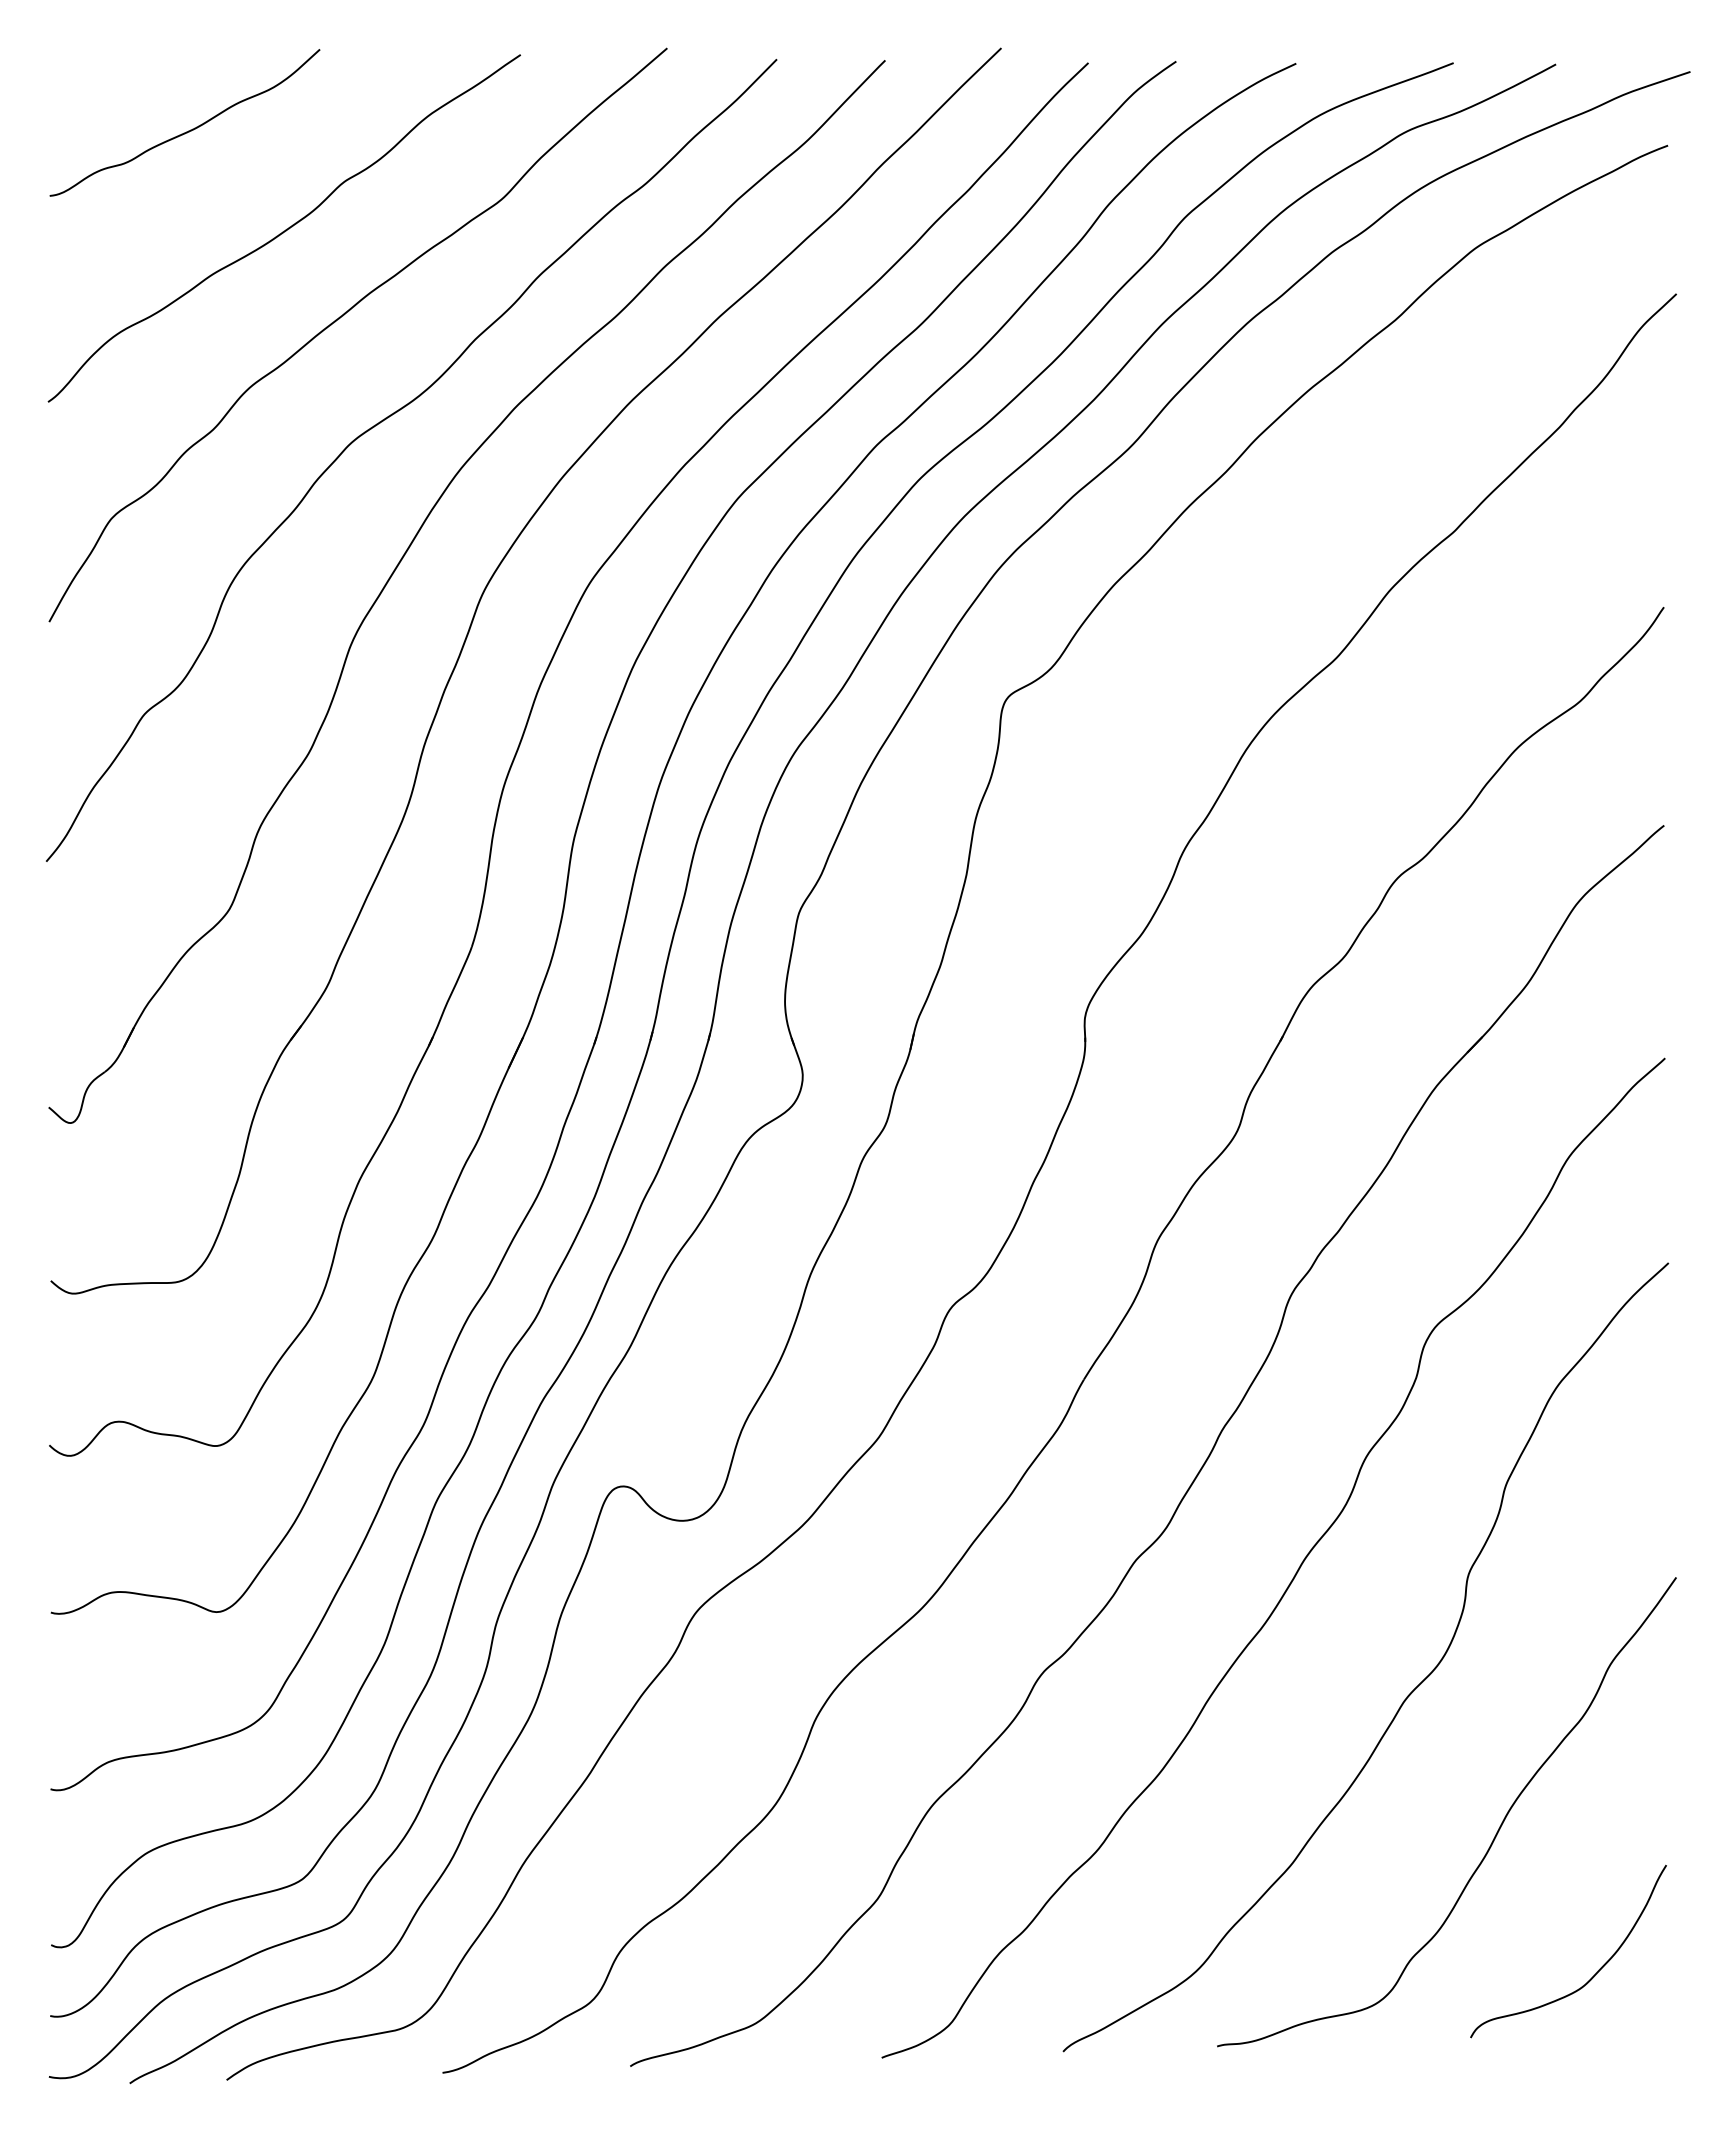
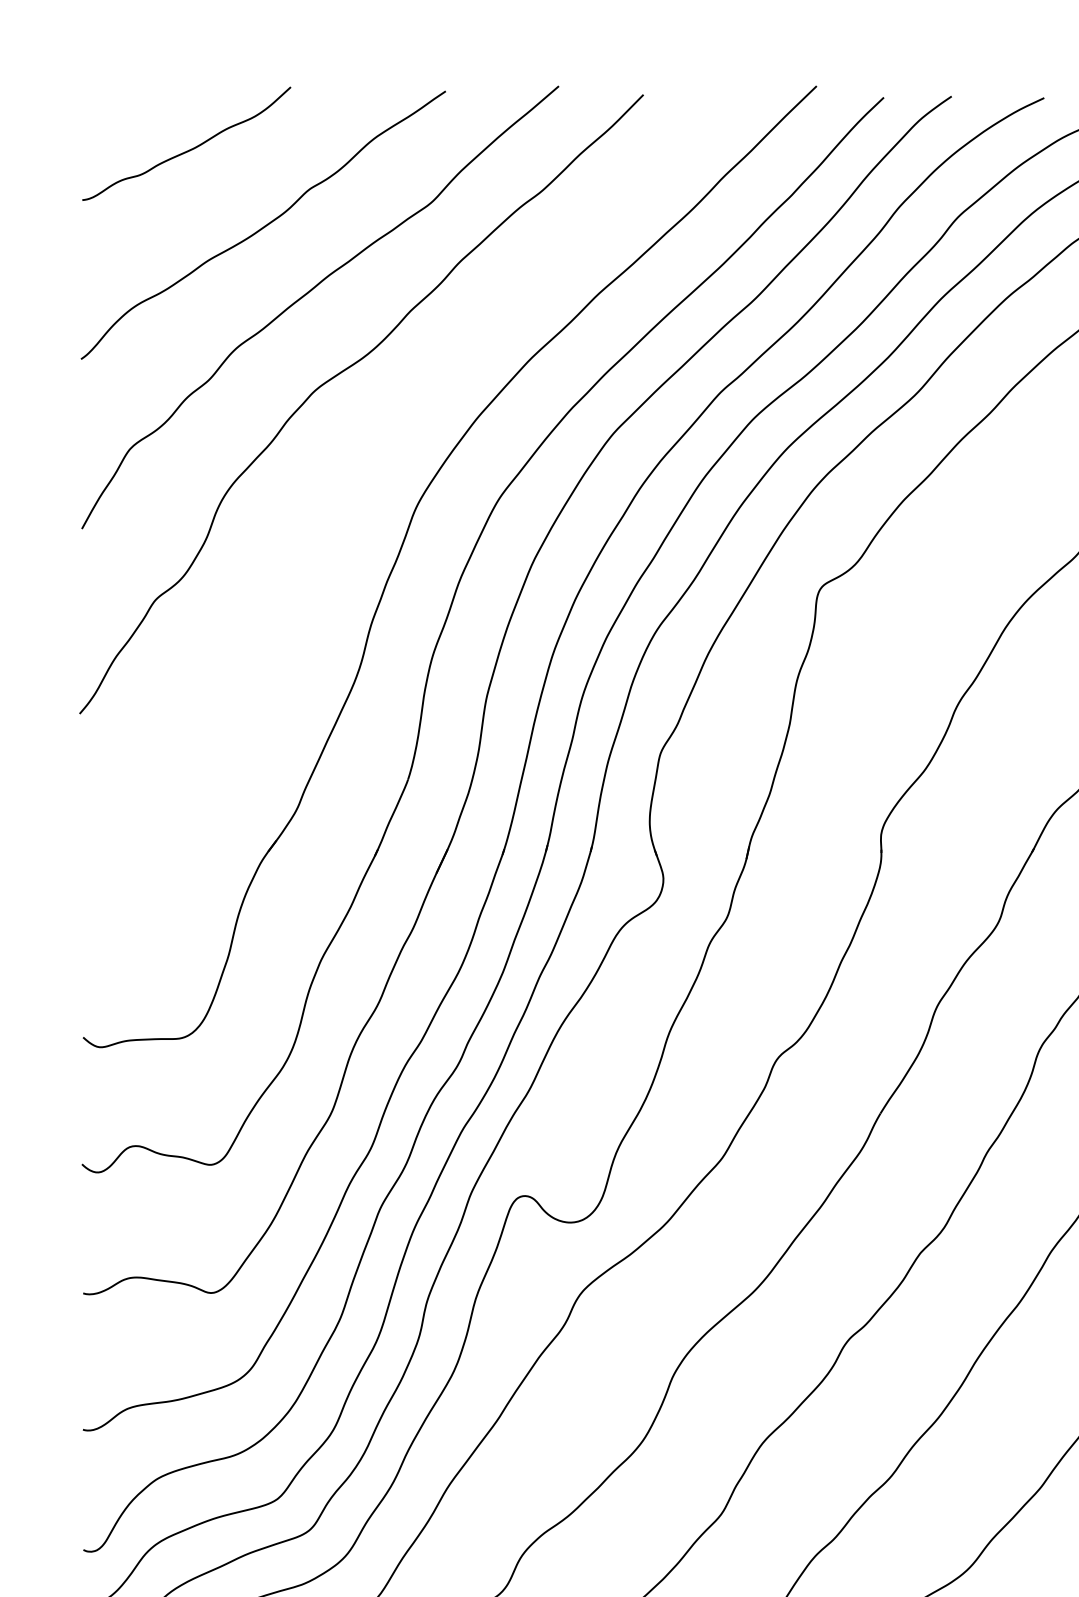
part: (405, 555) -> (356, 477), removed

